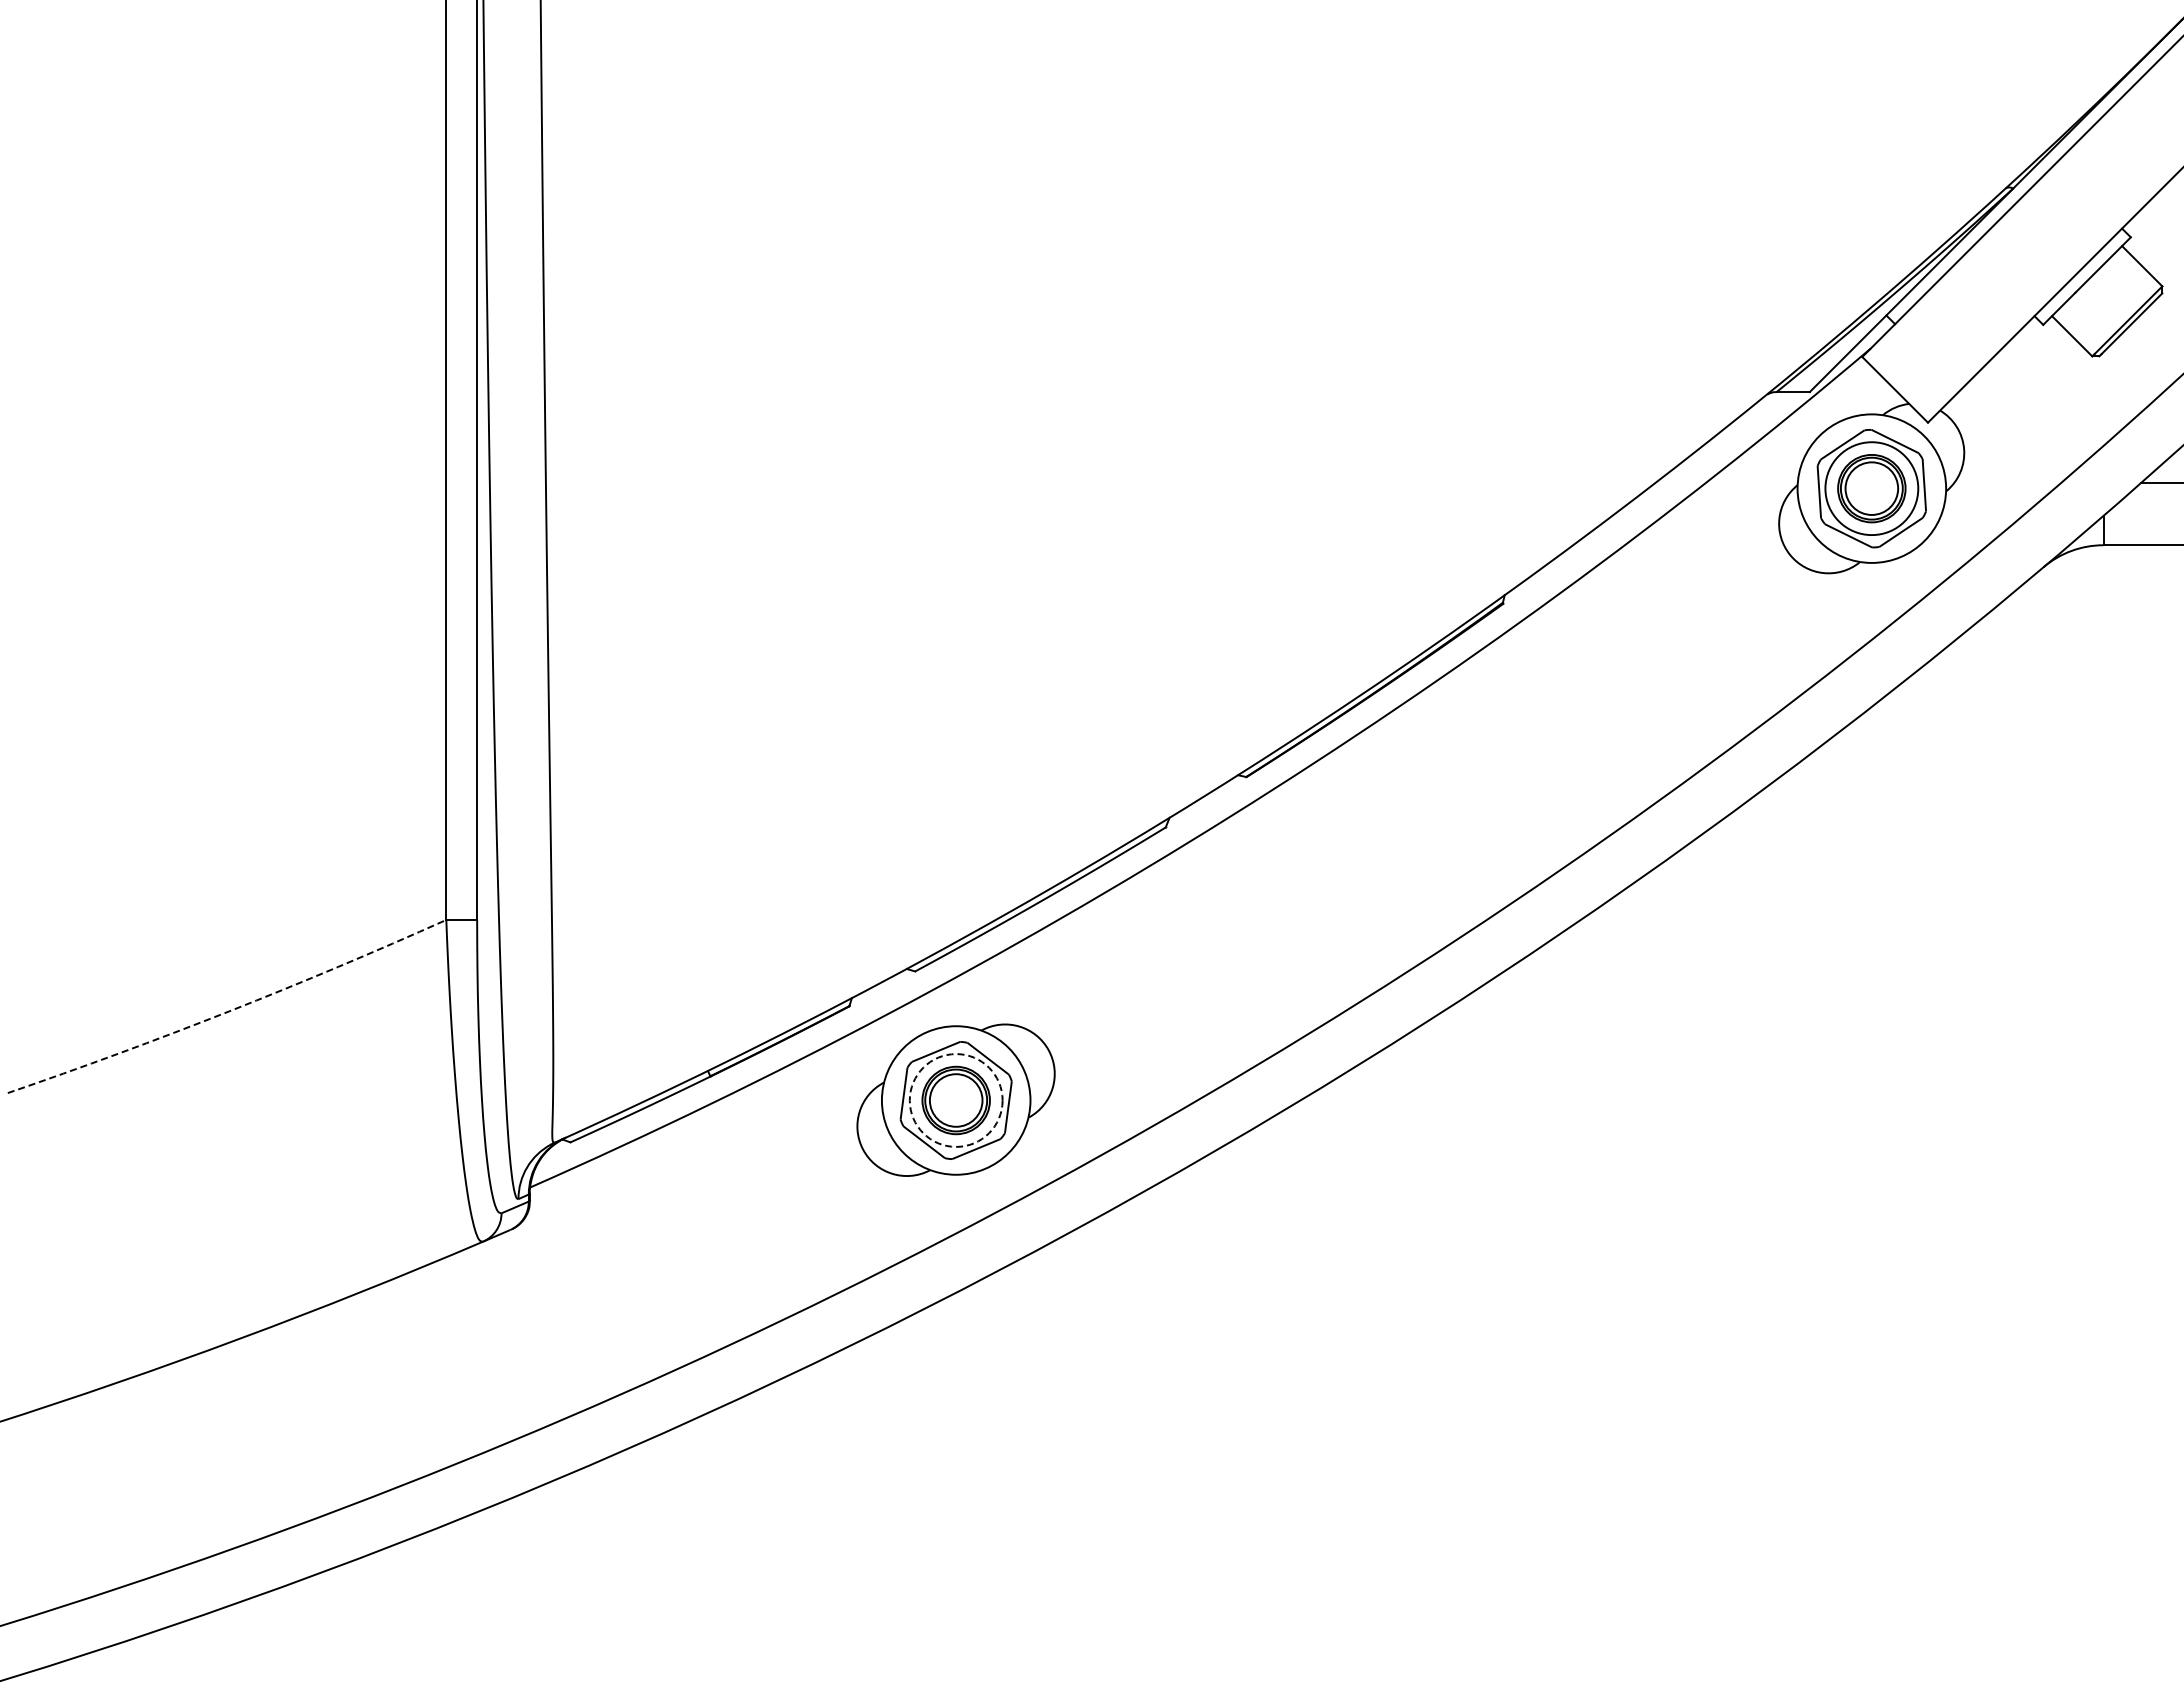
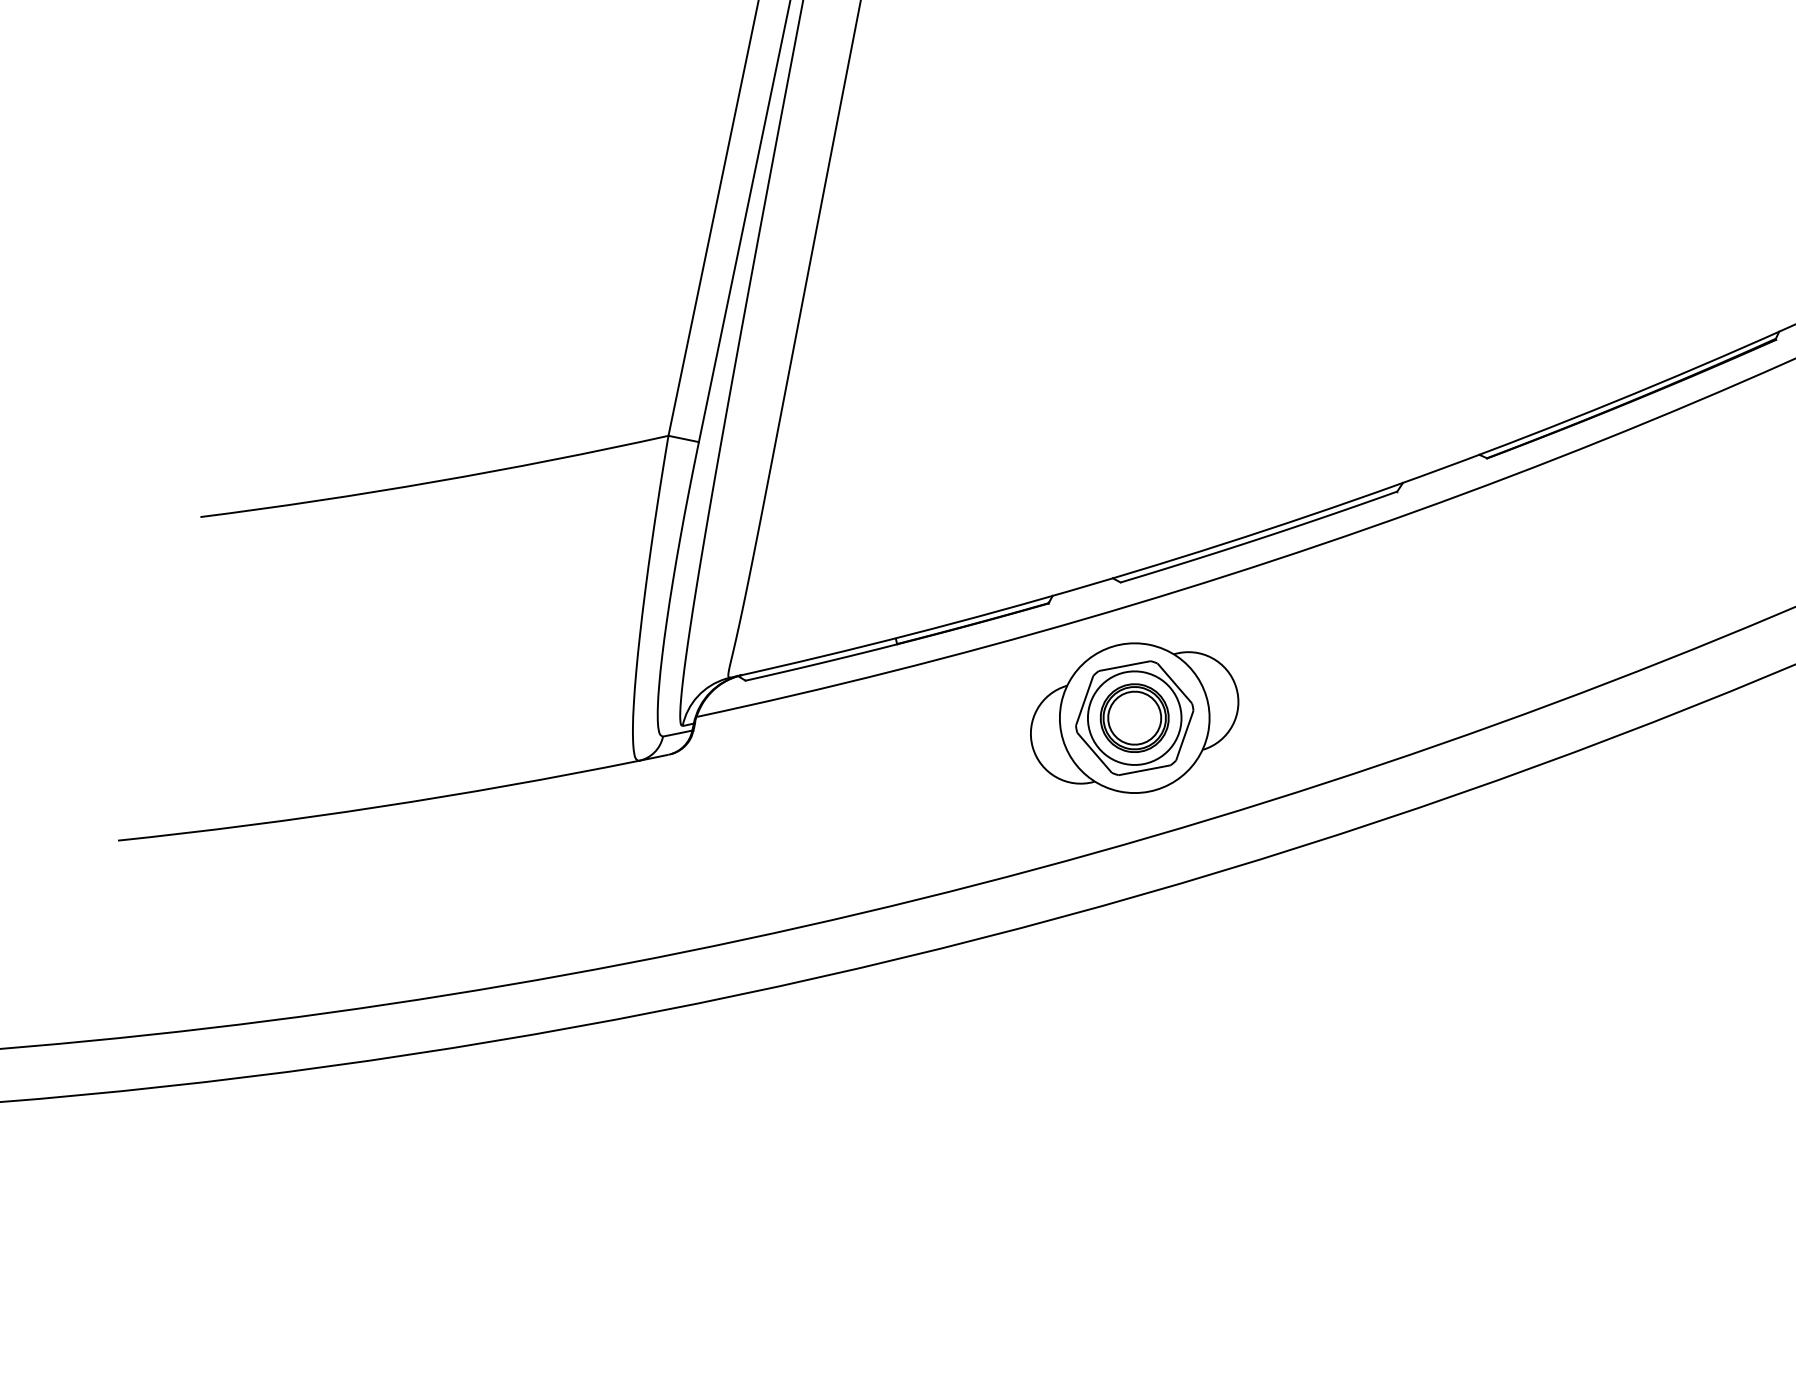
arc: (229, 1011) -> (435, 481), dashed -> solid
circle: (955, 1100) -> (1134, 718), dashed -> solid

